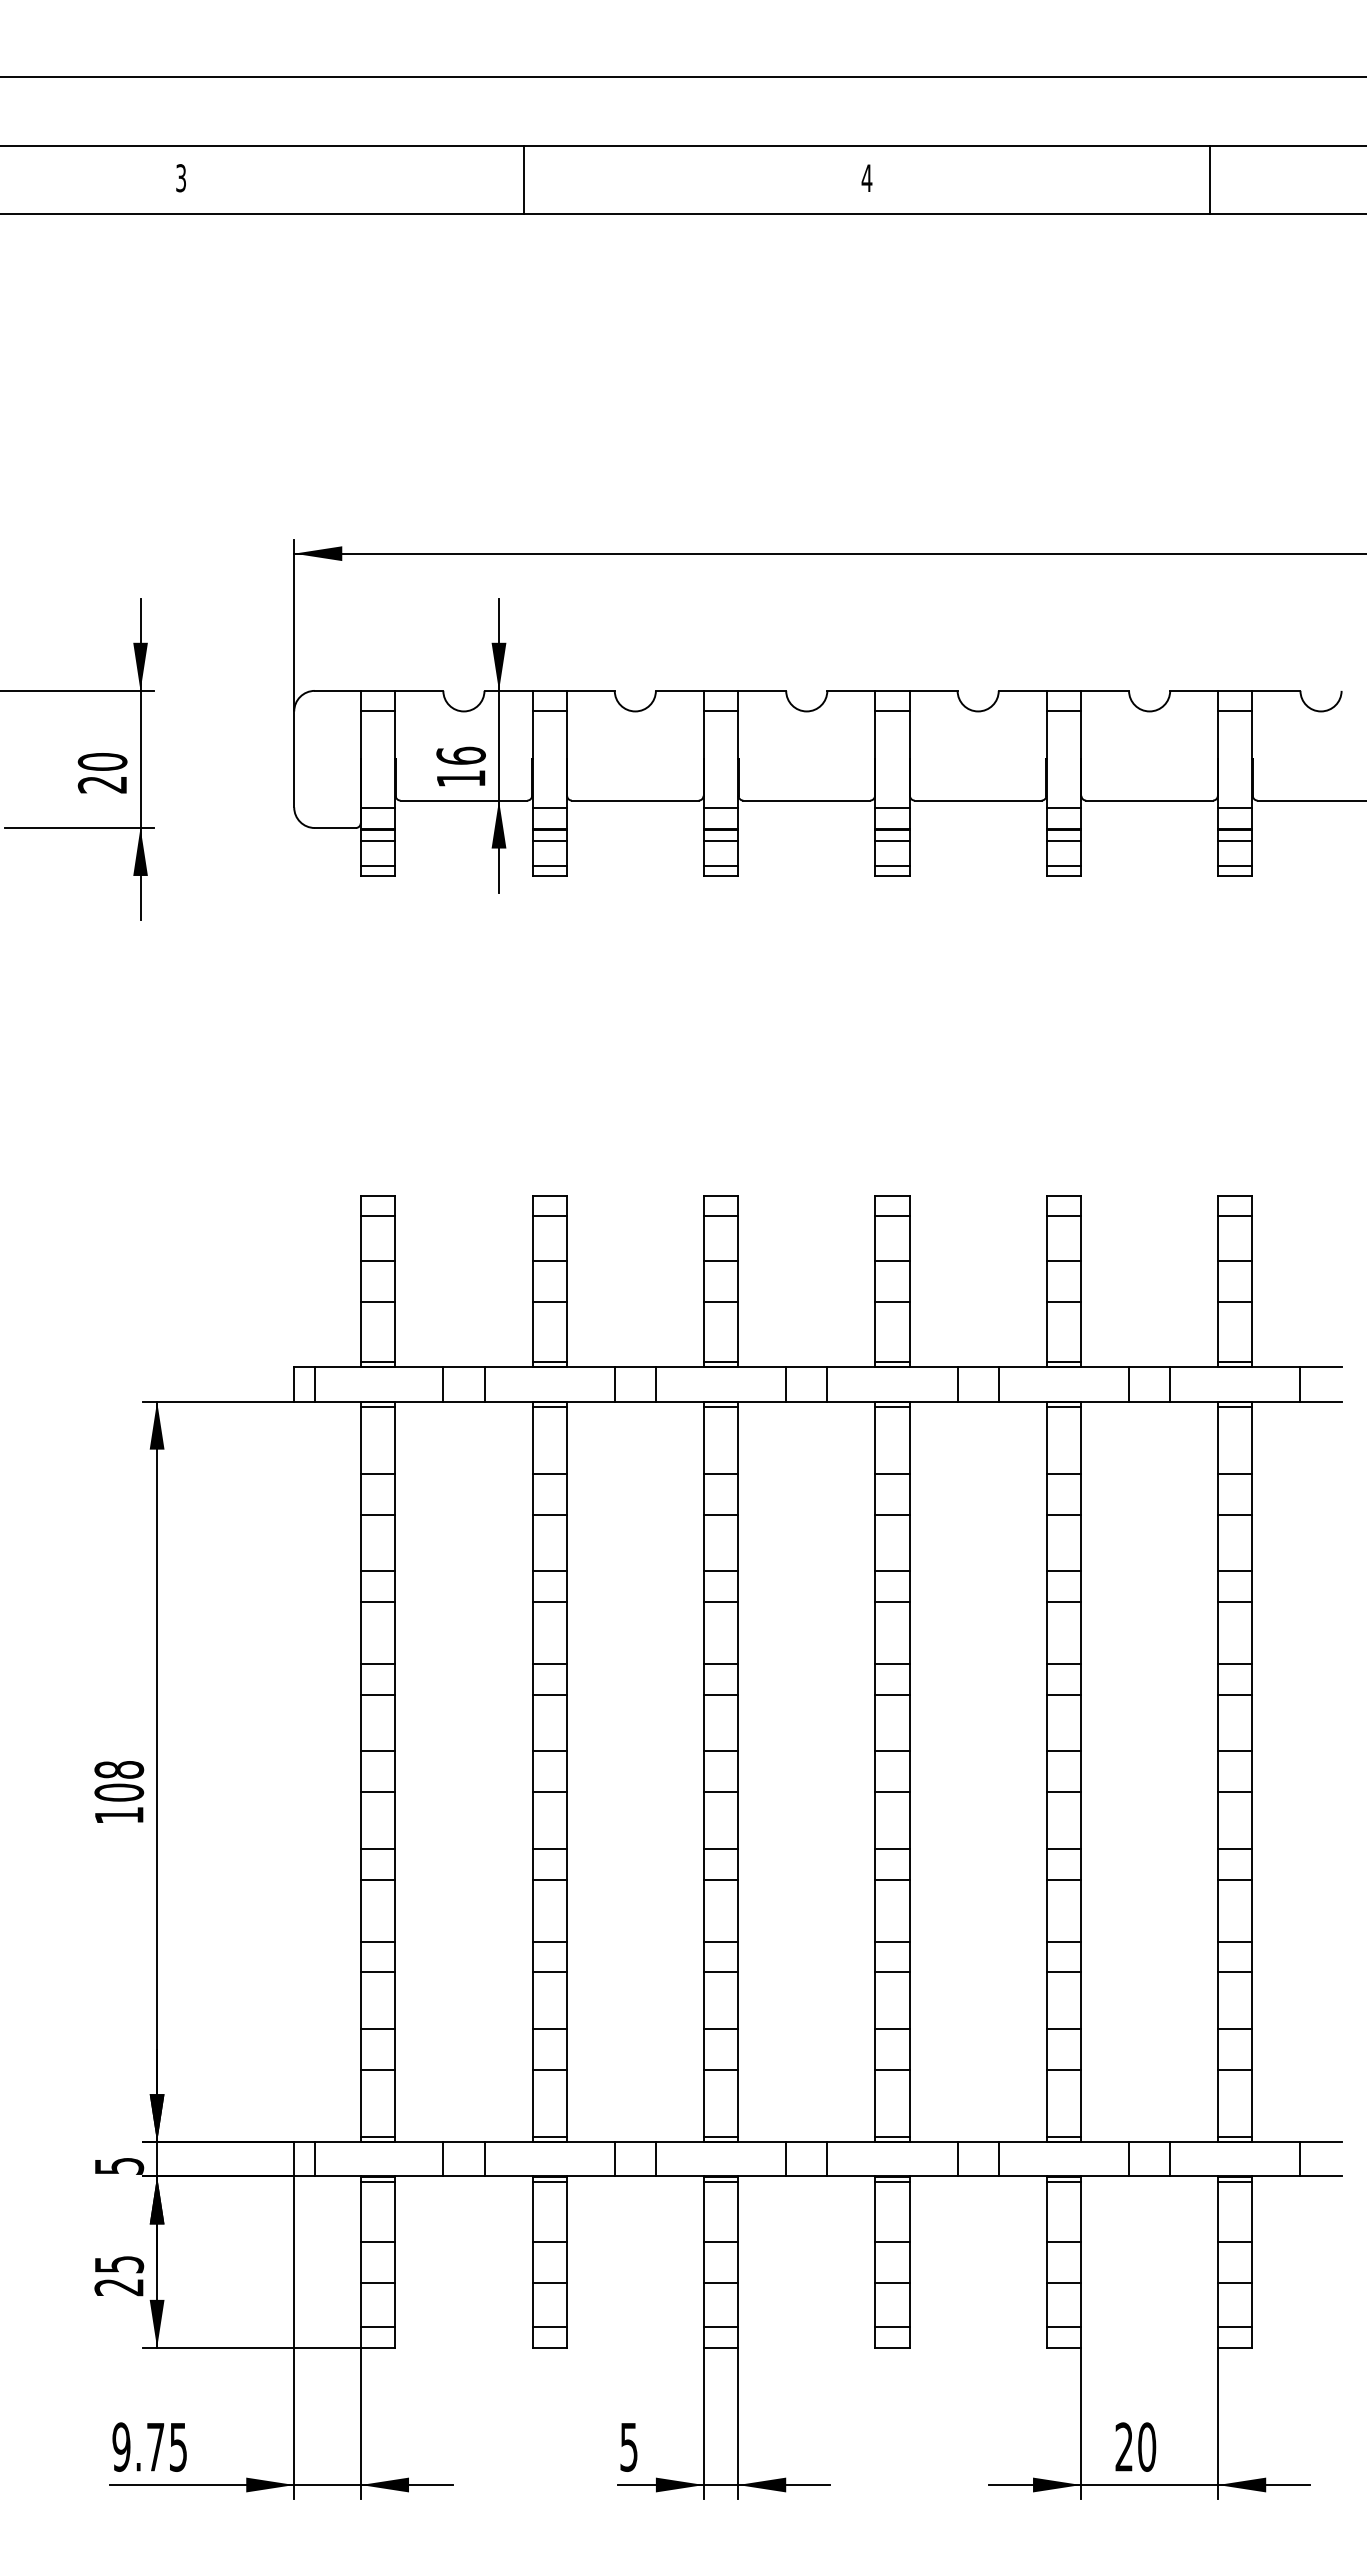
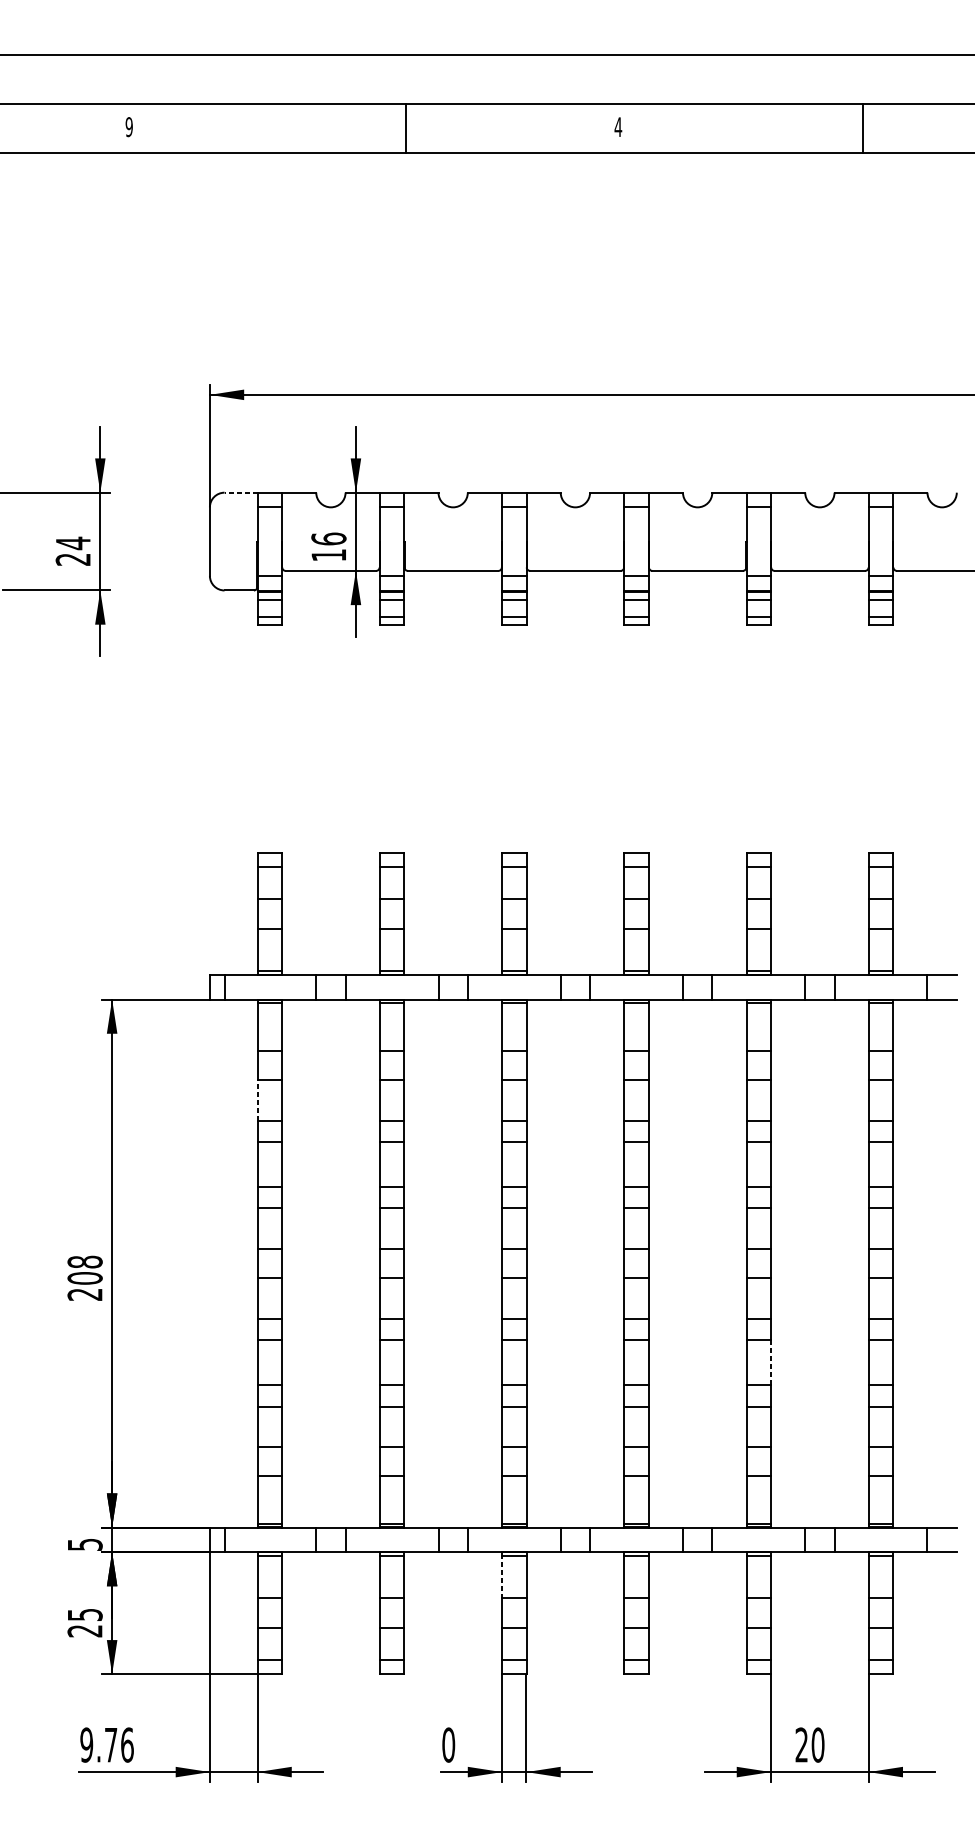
text: (181, 178) -> (129, 127), 3 -> 9
line: (523, 179) -> (405, 128), moved
line: (337, 690) -> (240, 492), solid -> dashed
text: (102, 761) -> (73, 543), 20 -> 24
line: (361, 1542) -> (257, 1099), solid -> dashed
text: (118, 1815) -> (84, 1294), 108 -> 208
line: (1081, 1910) -> (771, 1362), solid -> dashed
line: (703, 2211) -> (501, 1577), solid -> dashed
text: (178, 2446) -> (127, 1744), 9.75 -> 9.76
text: (629, 2446) -> (448, 1744), 5 -> 0

